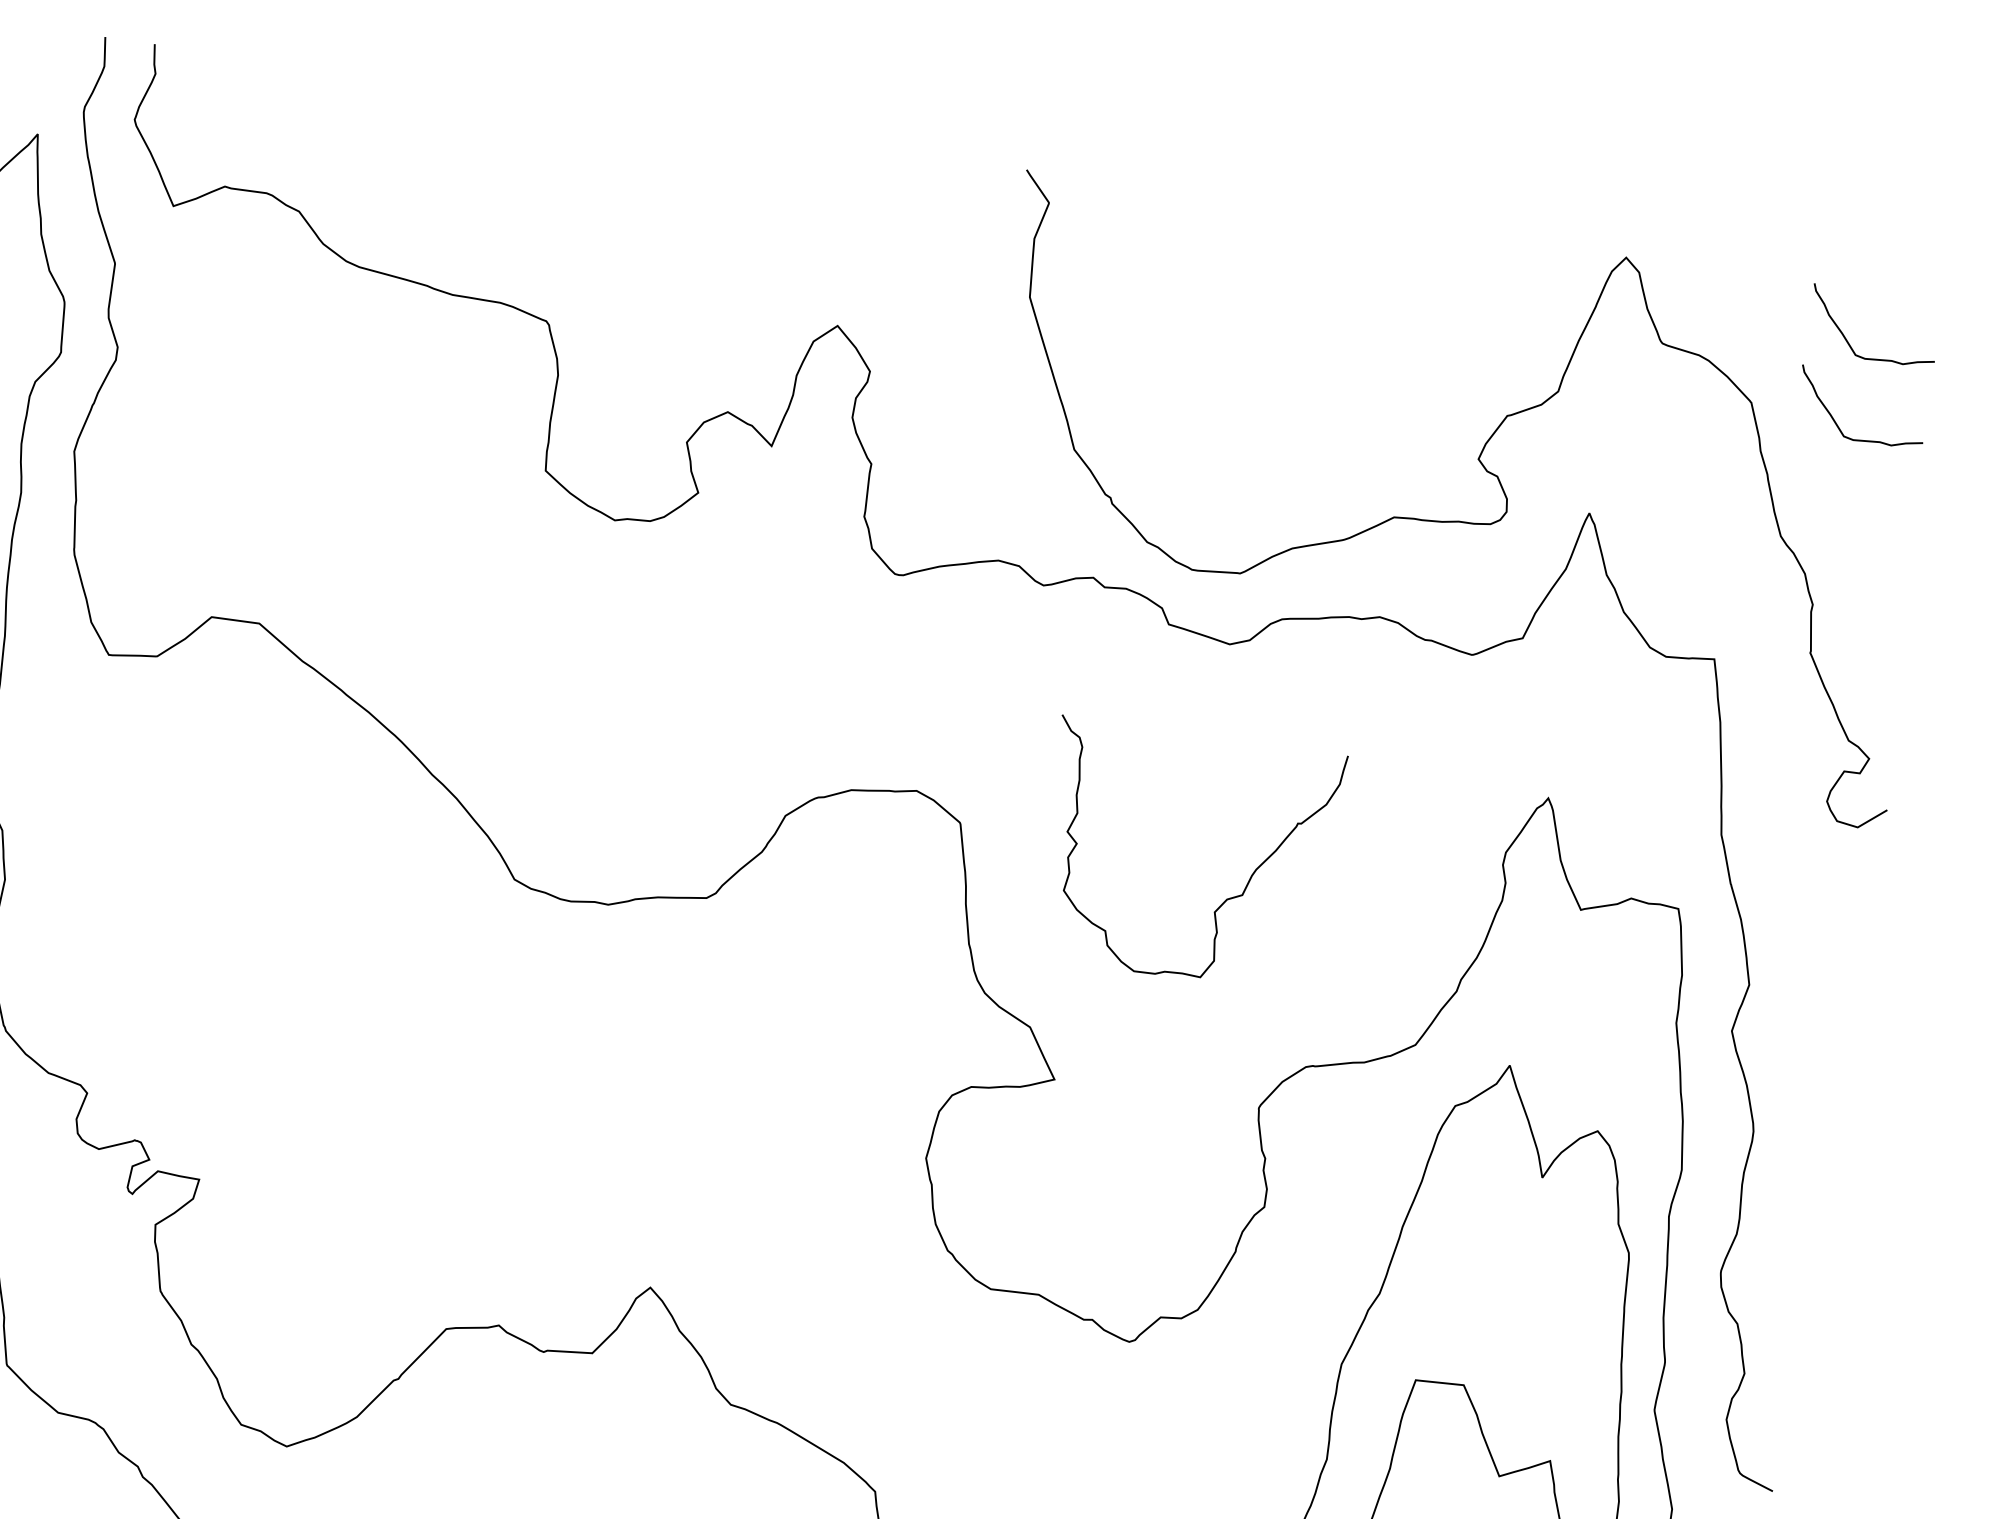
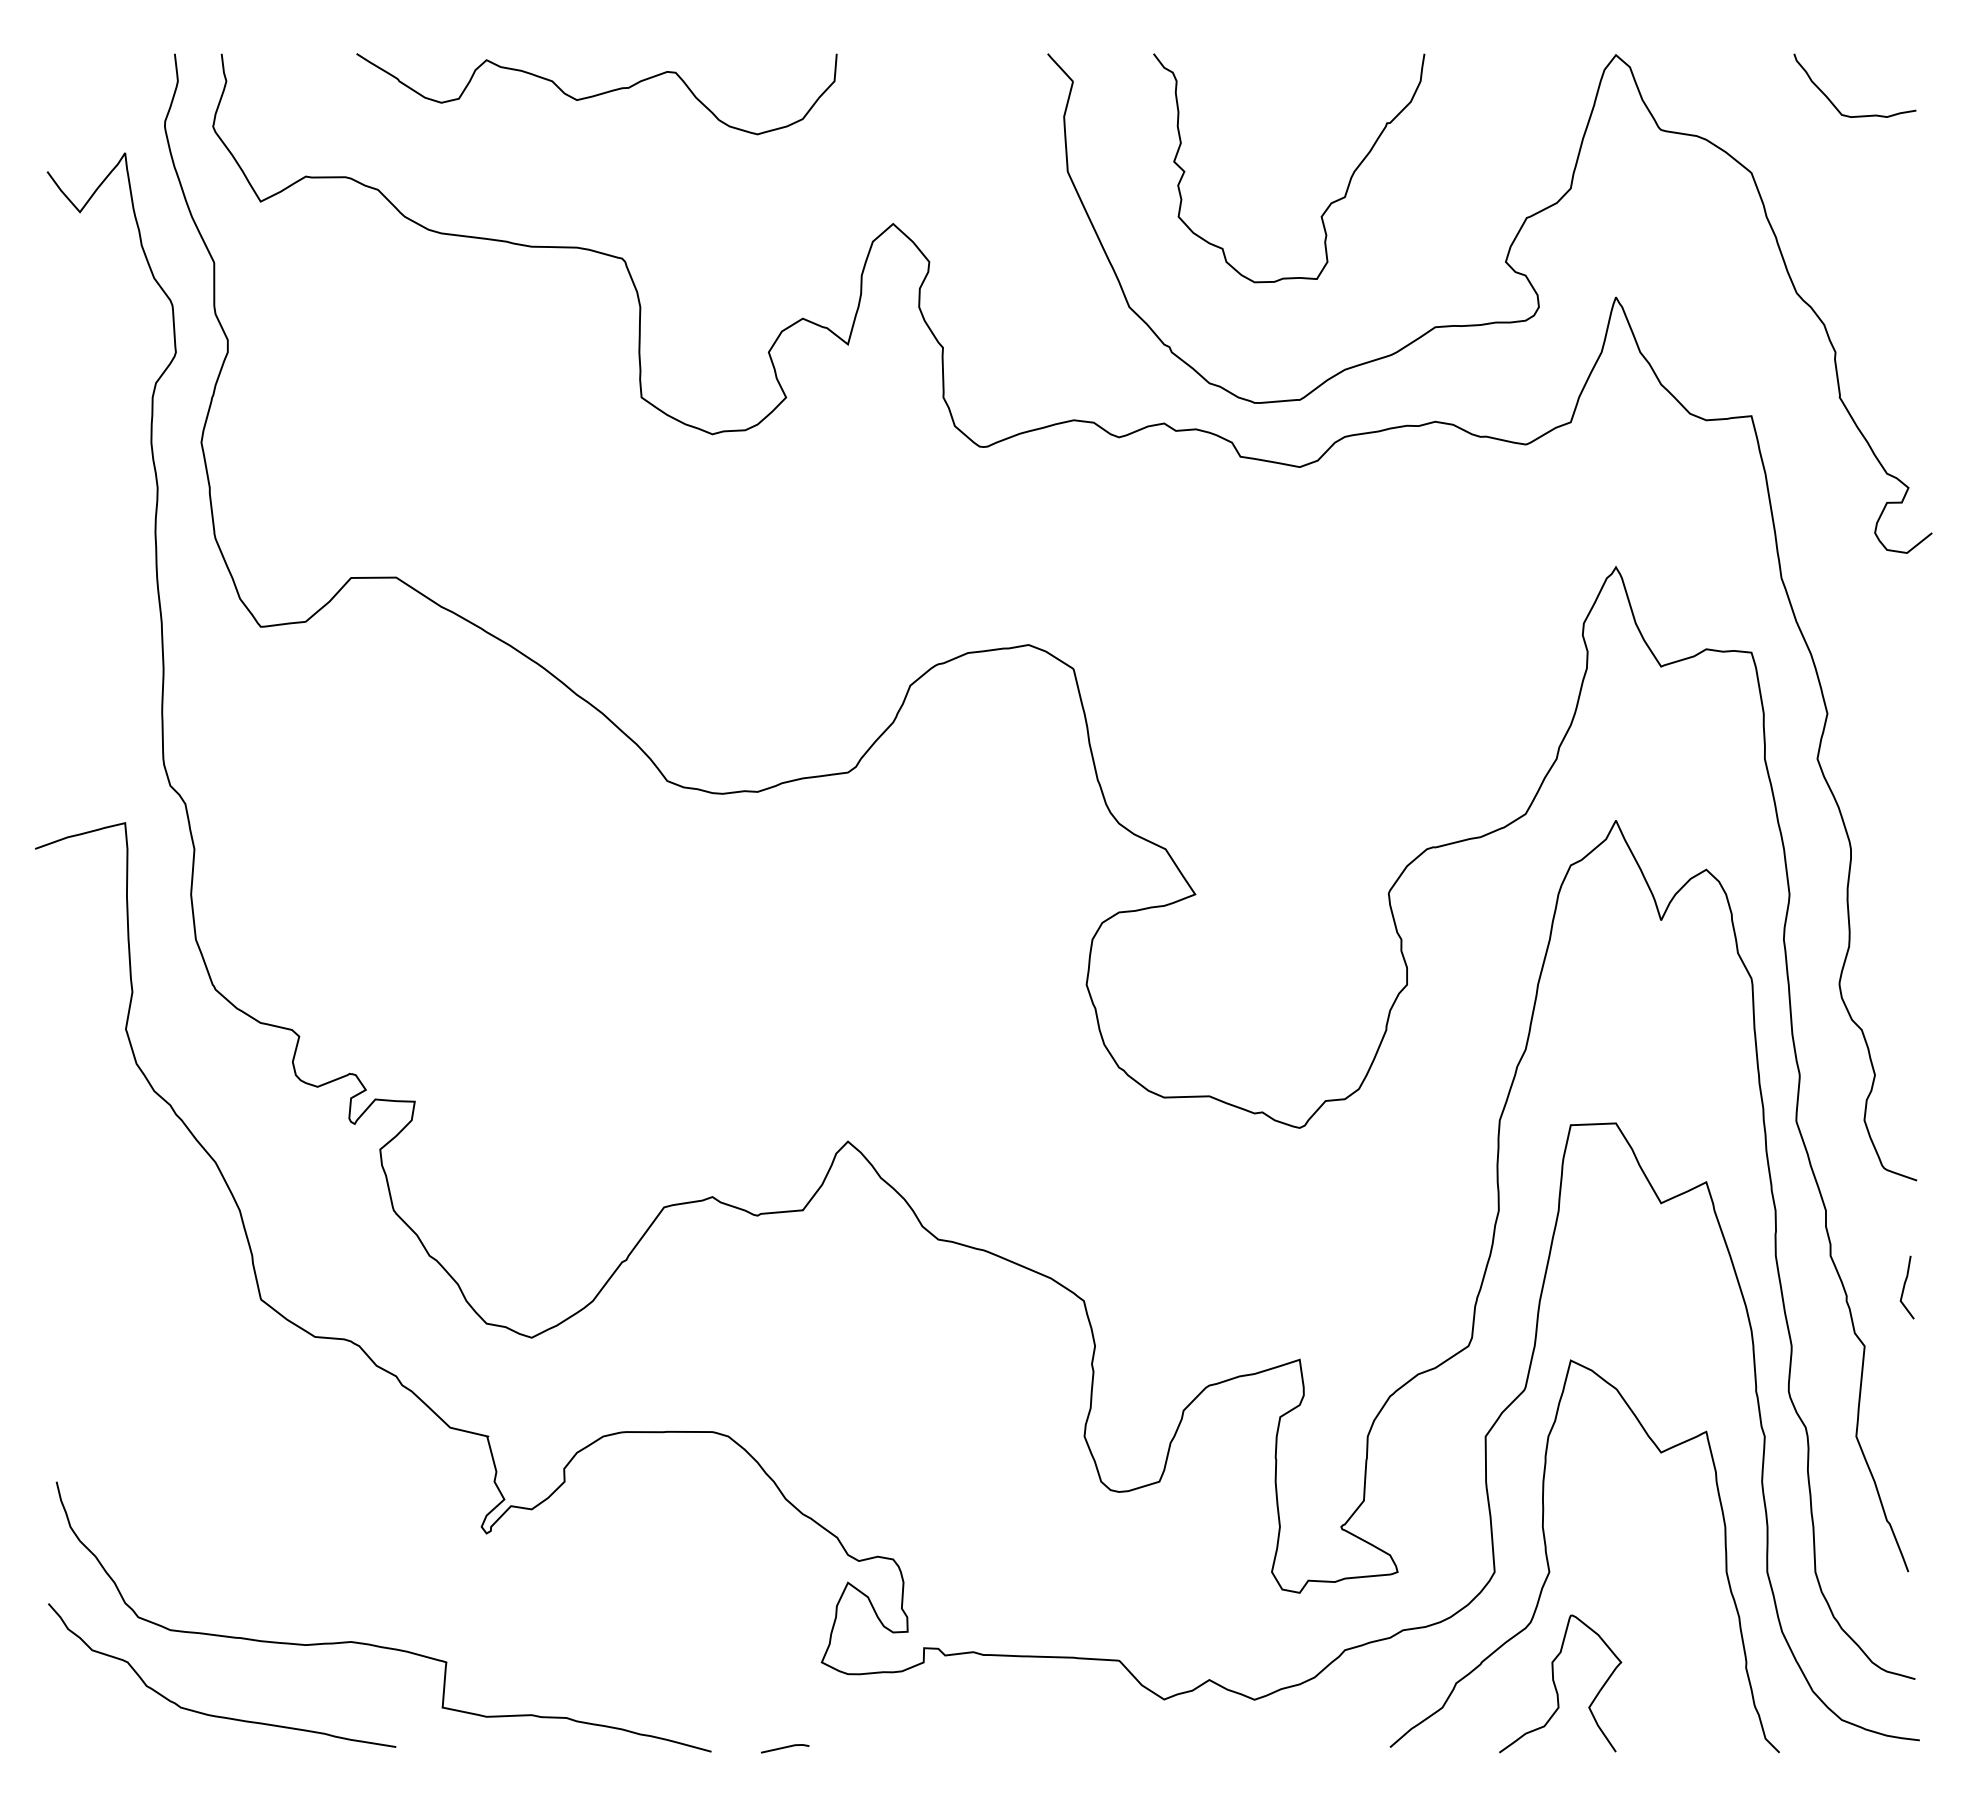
curve: (544, 144) -> (596, 94), added
curve: (1835, 419) -> (1831, 177), removed
curve: (1226, 898) -> (1330, 202), moved

